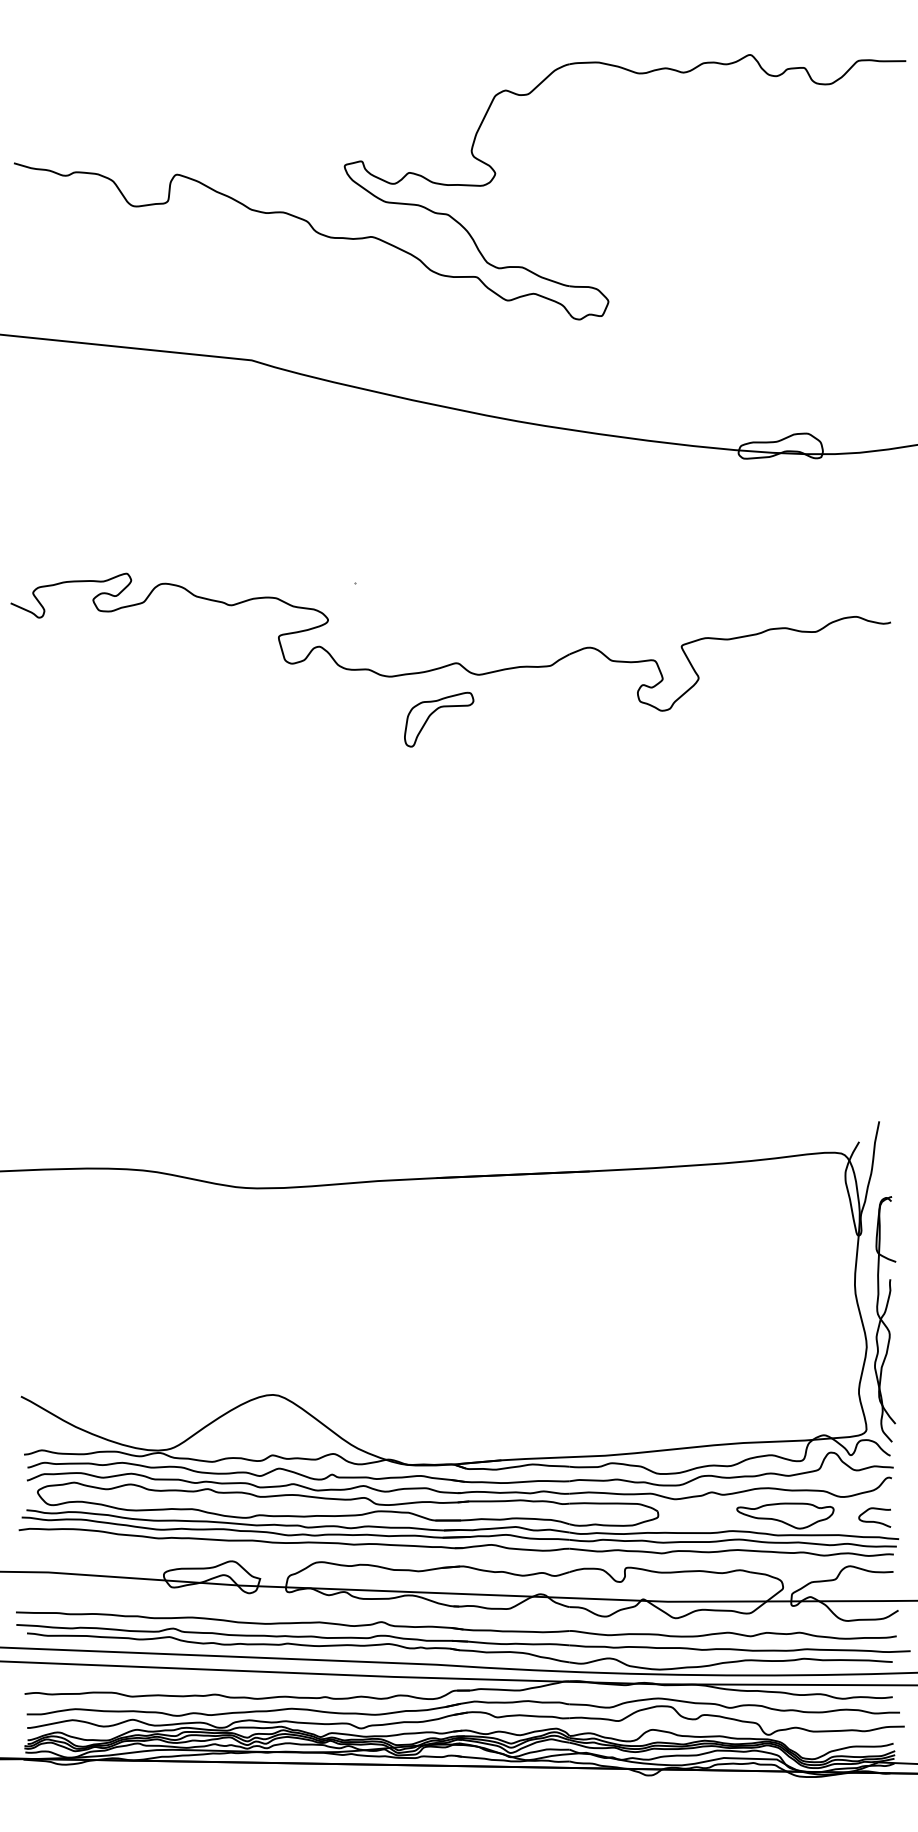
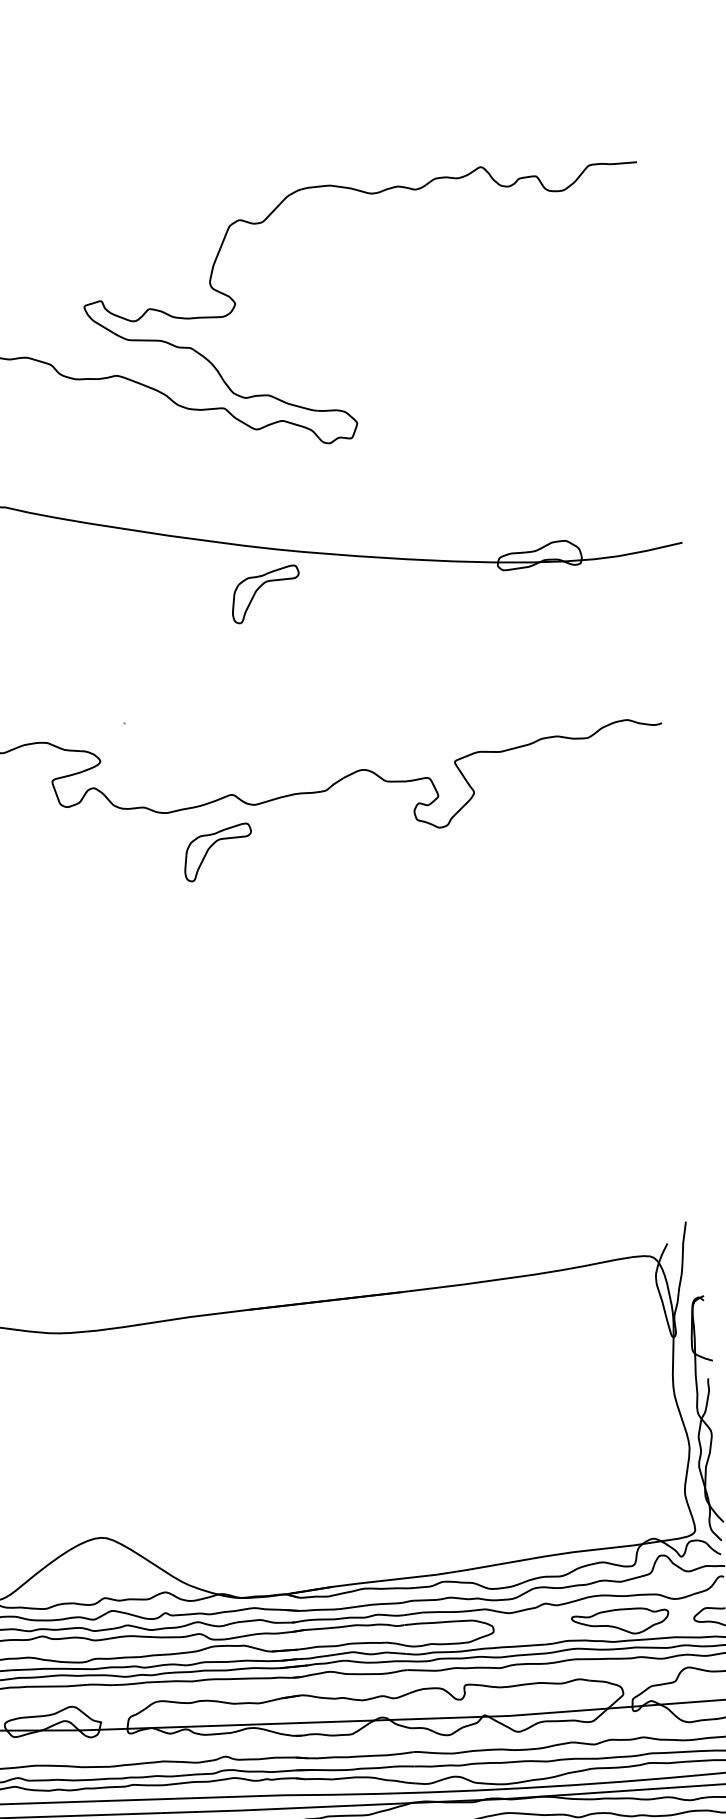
part: (499, 459) -> (259, 588), added

